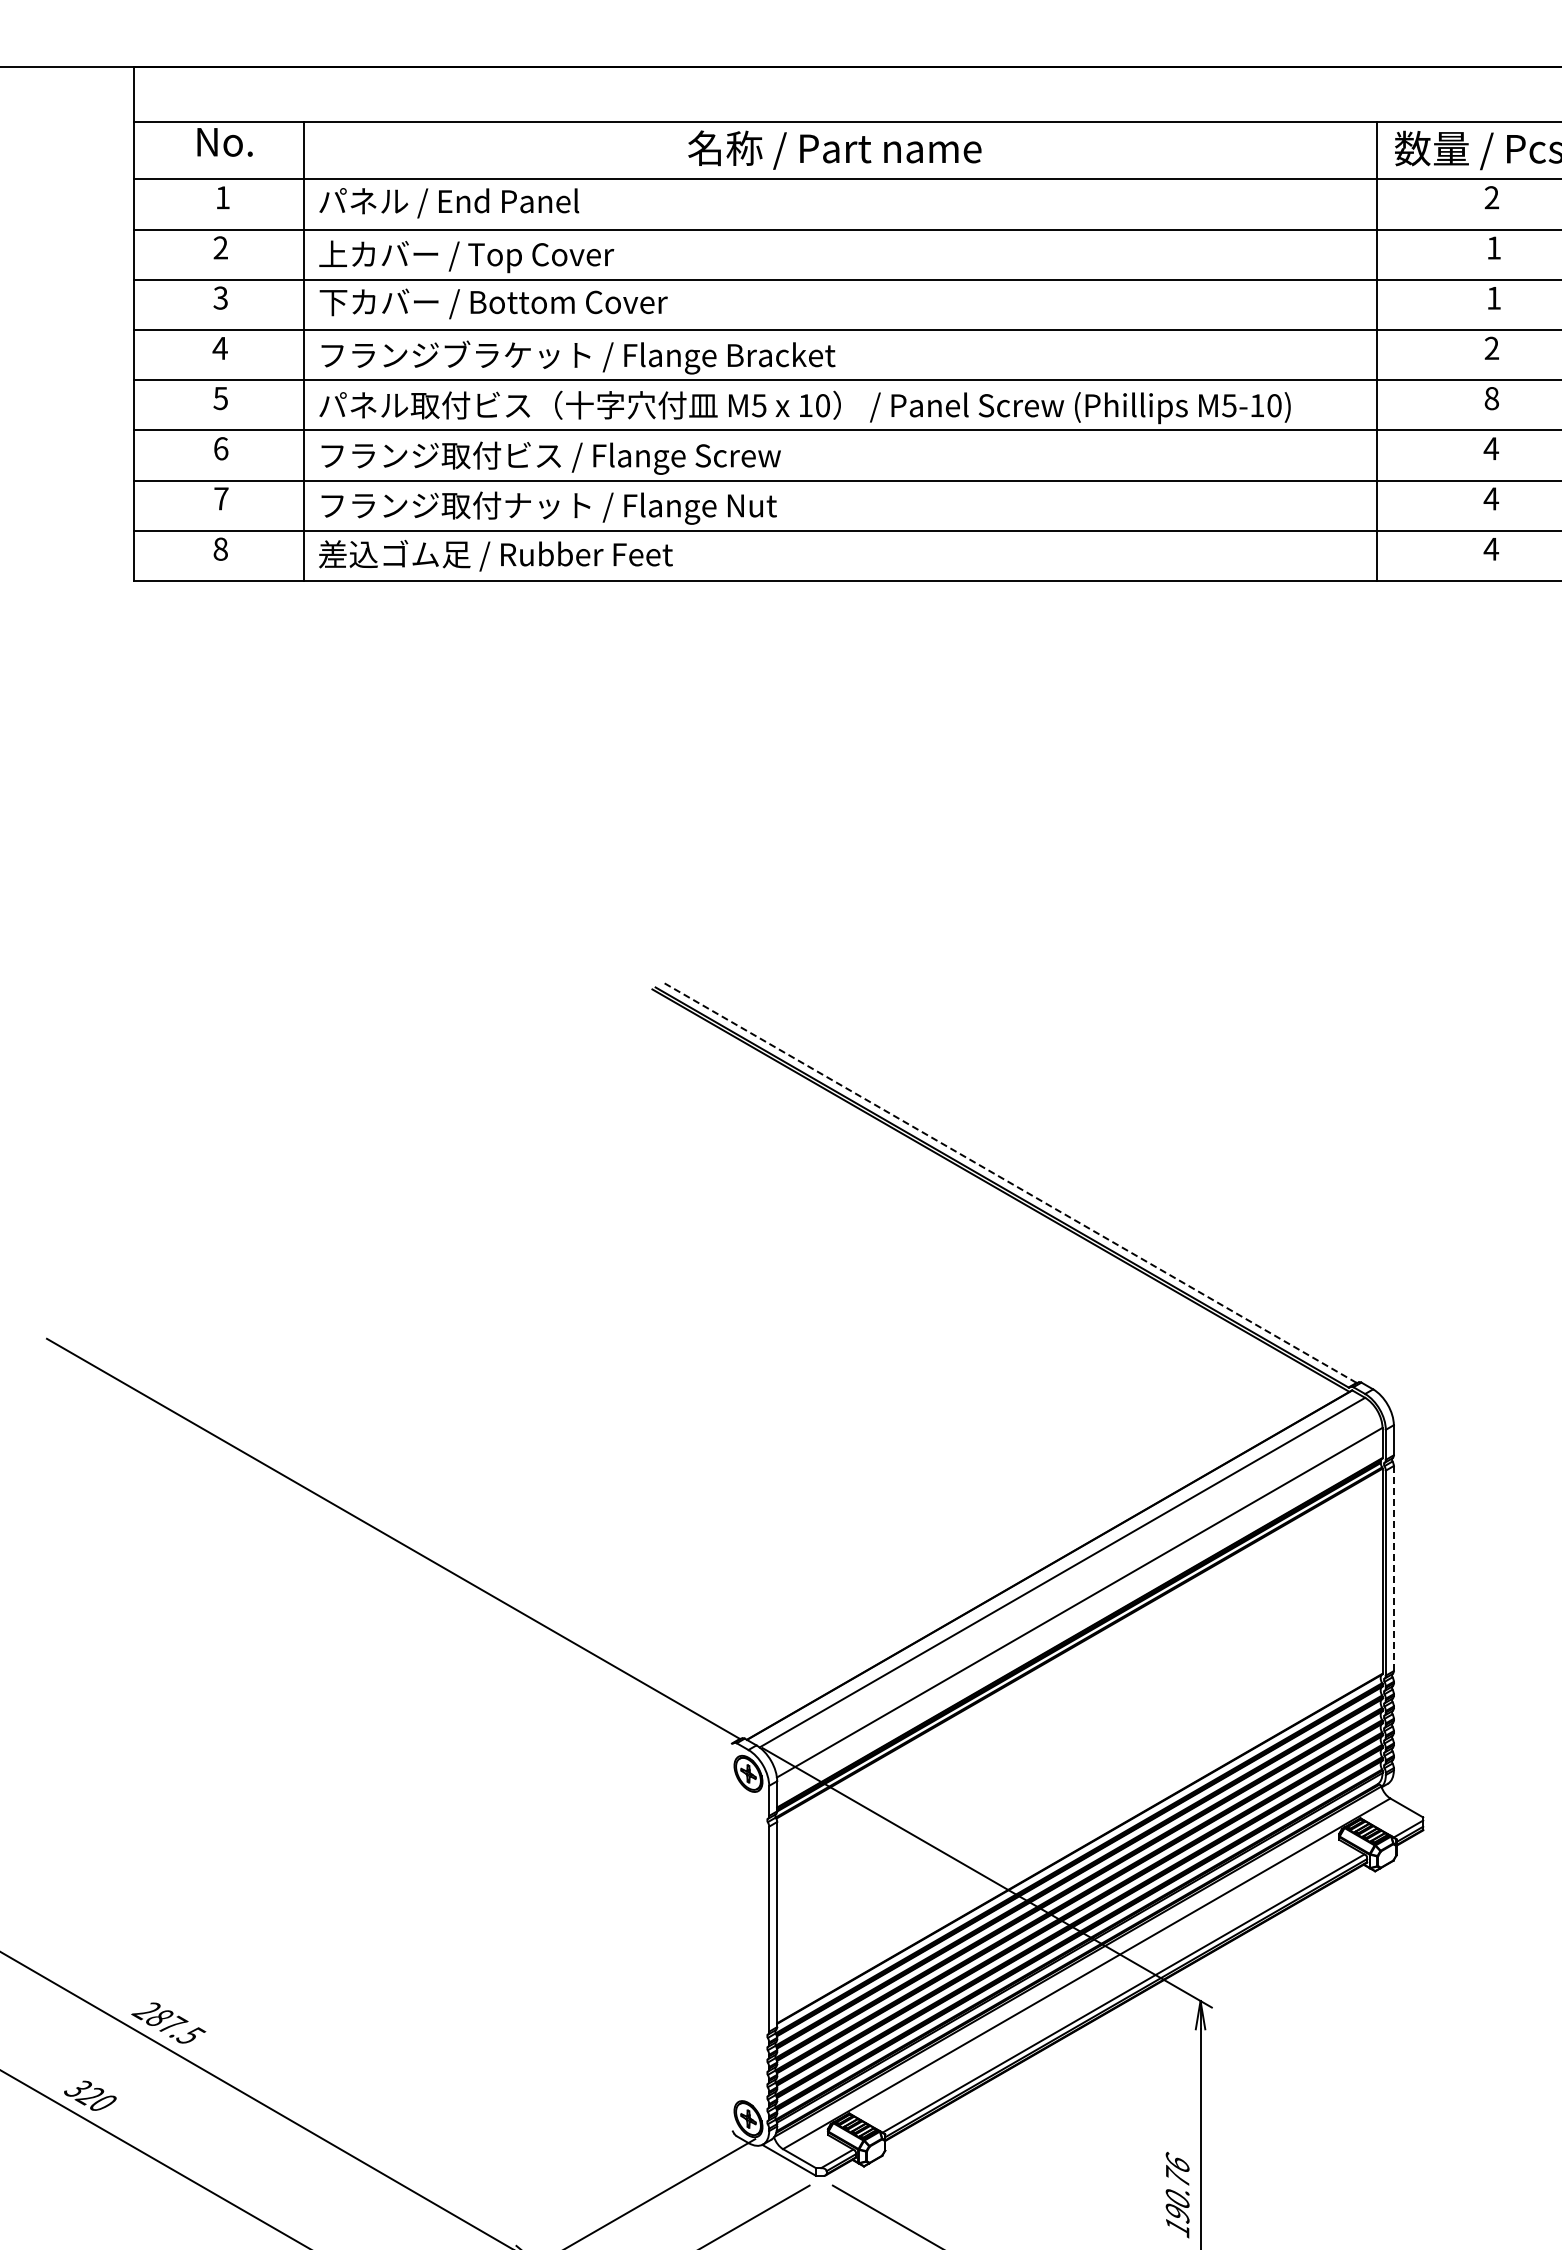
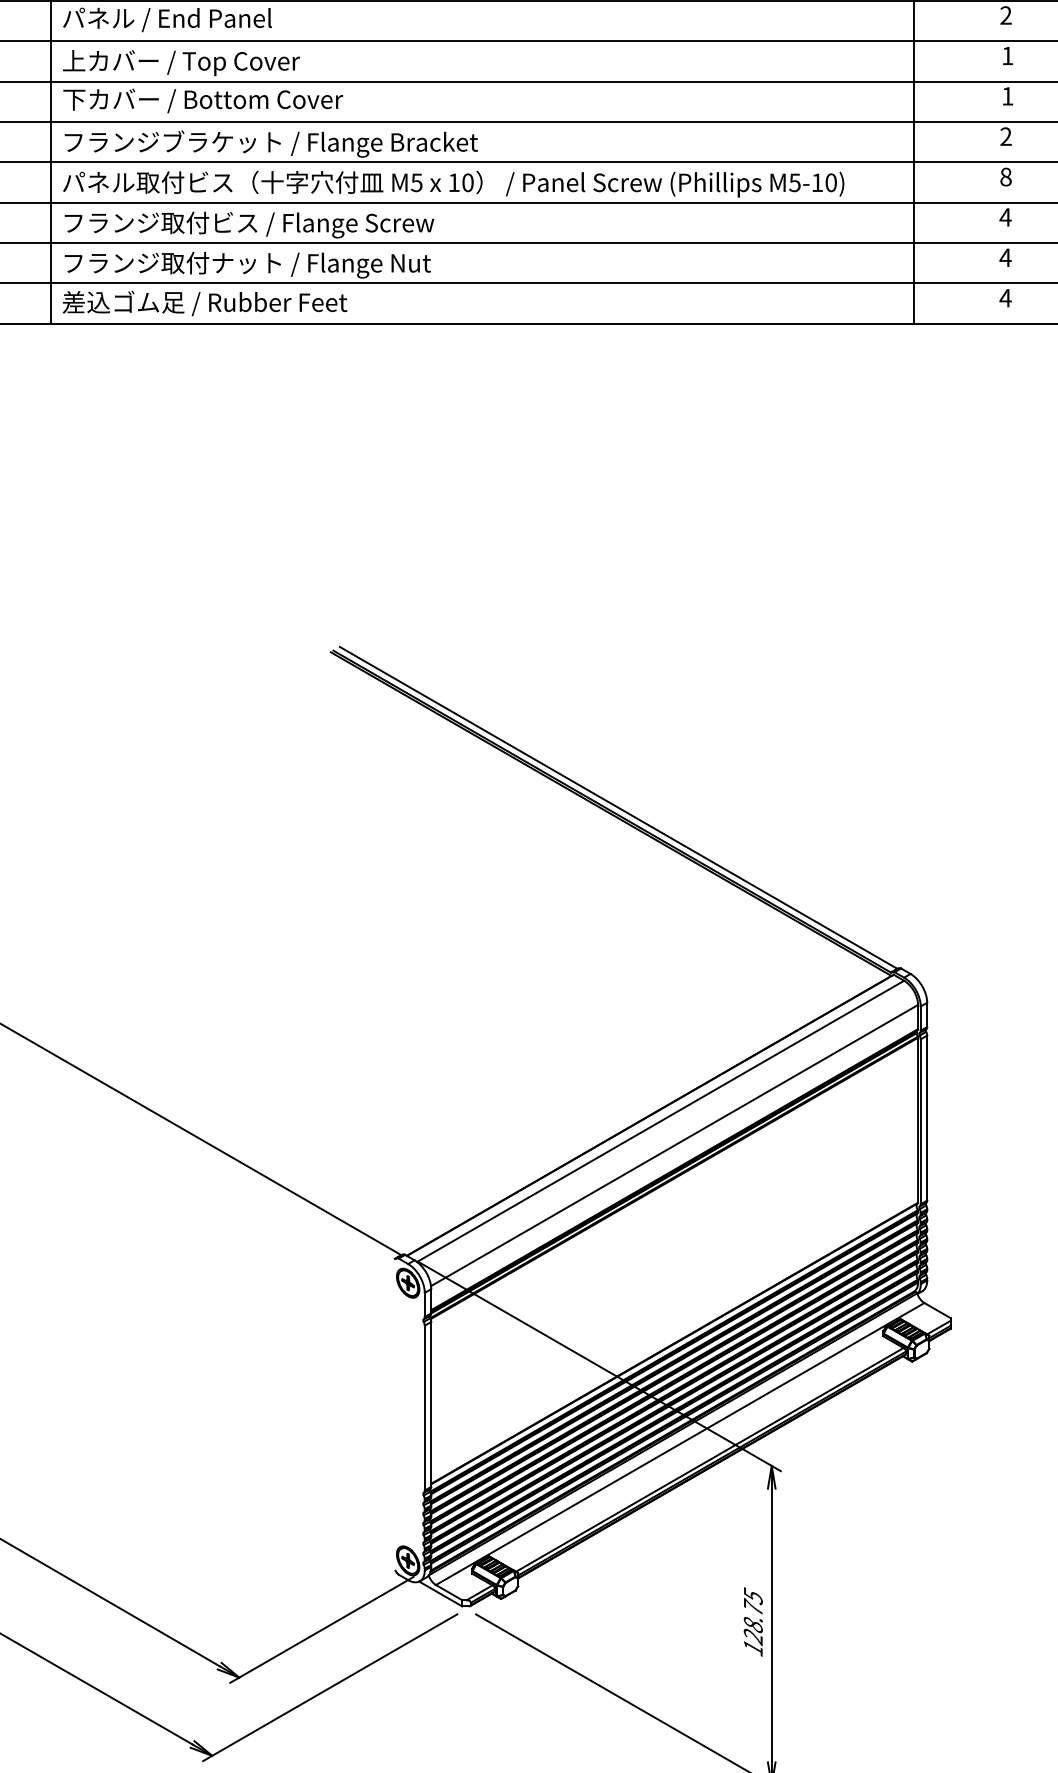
line: (1009, 1182) -> (618, 807), dashed -> solid
line: (1393, 1568) -> (926, 1118), dashed -> solid
text: (1177, 2188) -> (753, 1616), 190.76 -> 128.75

